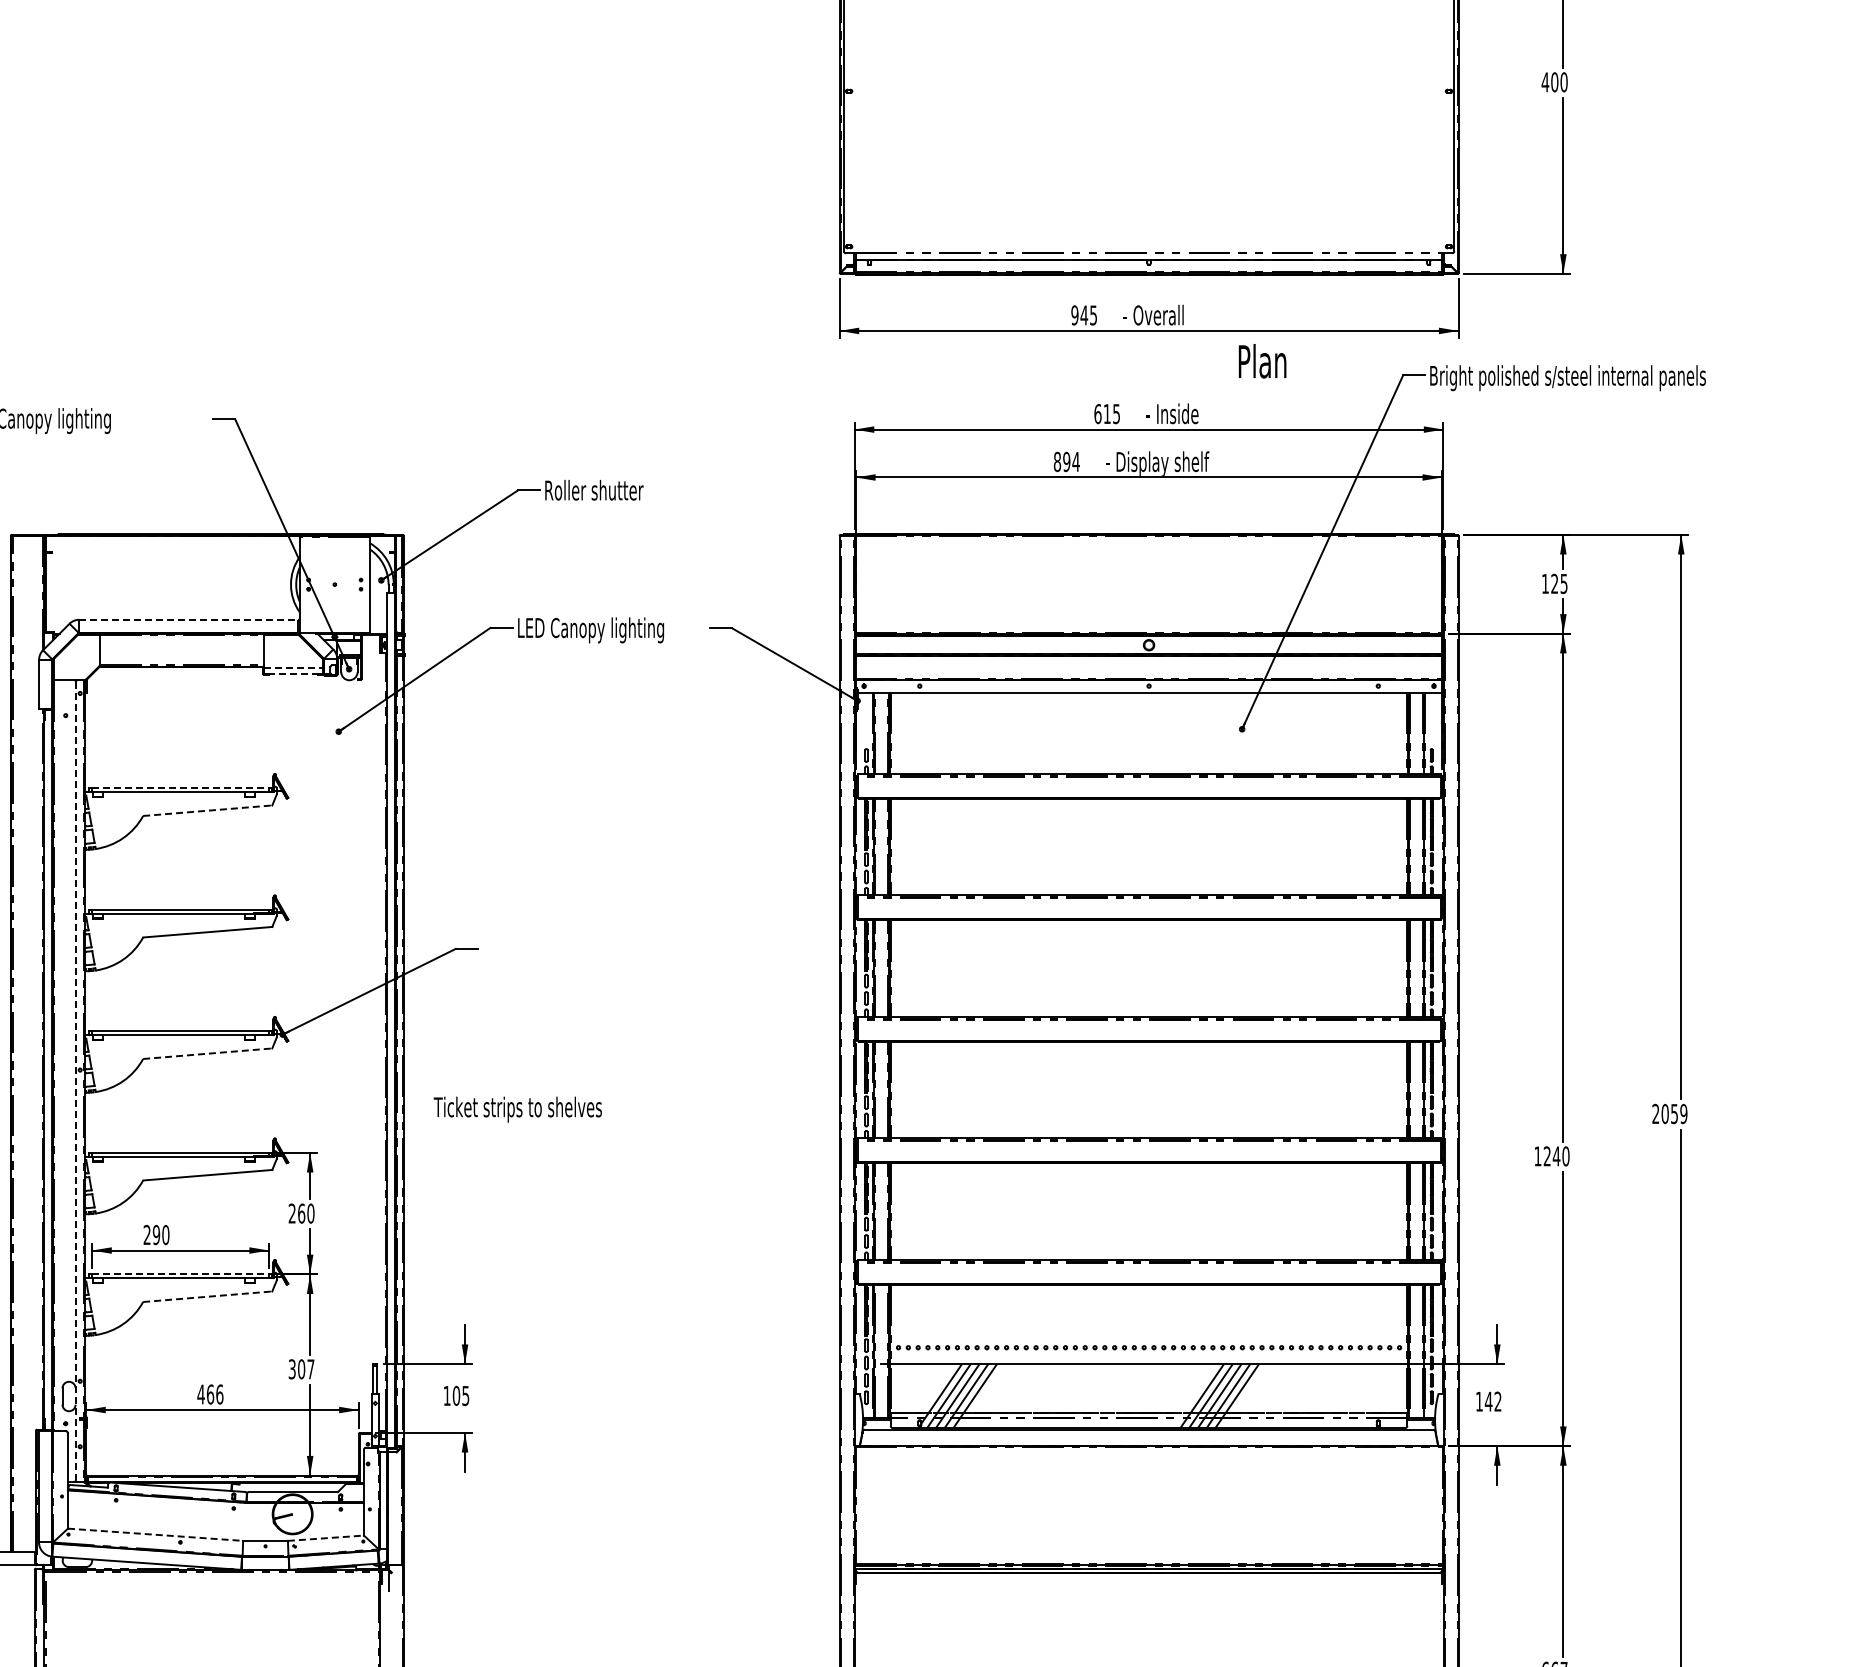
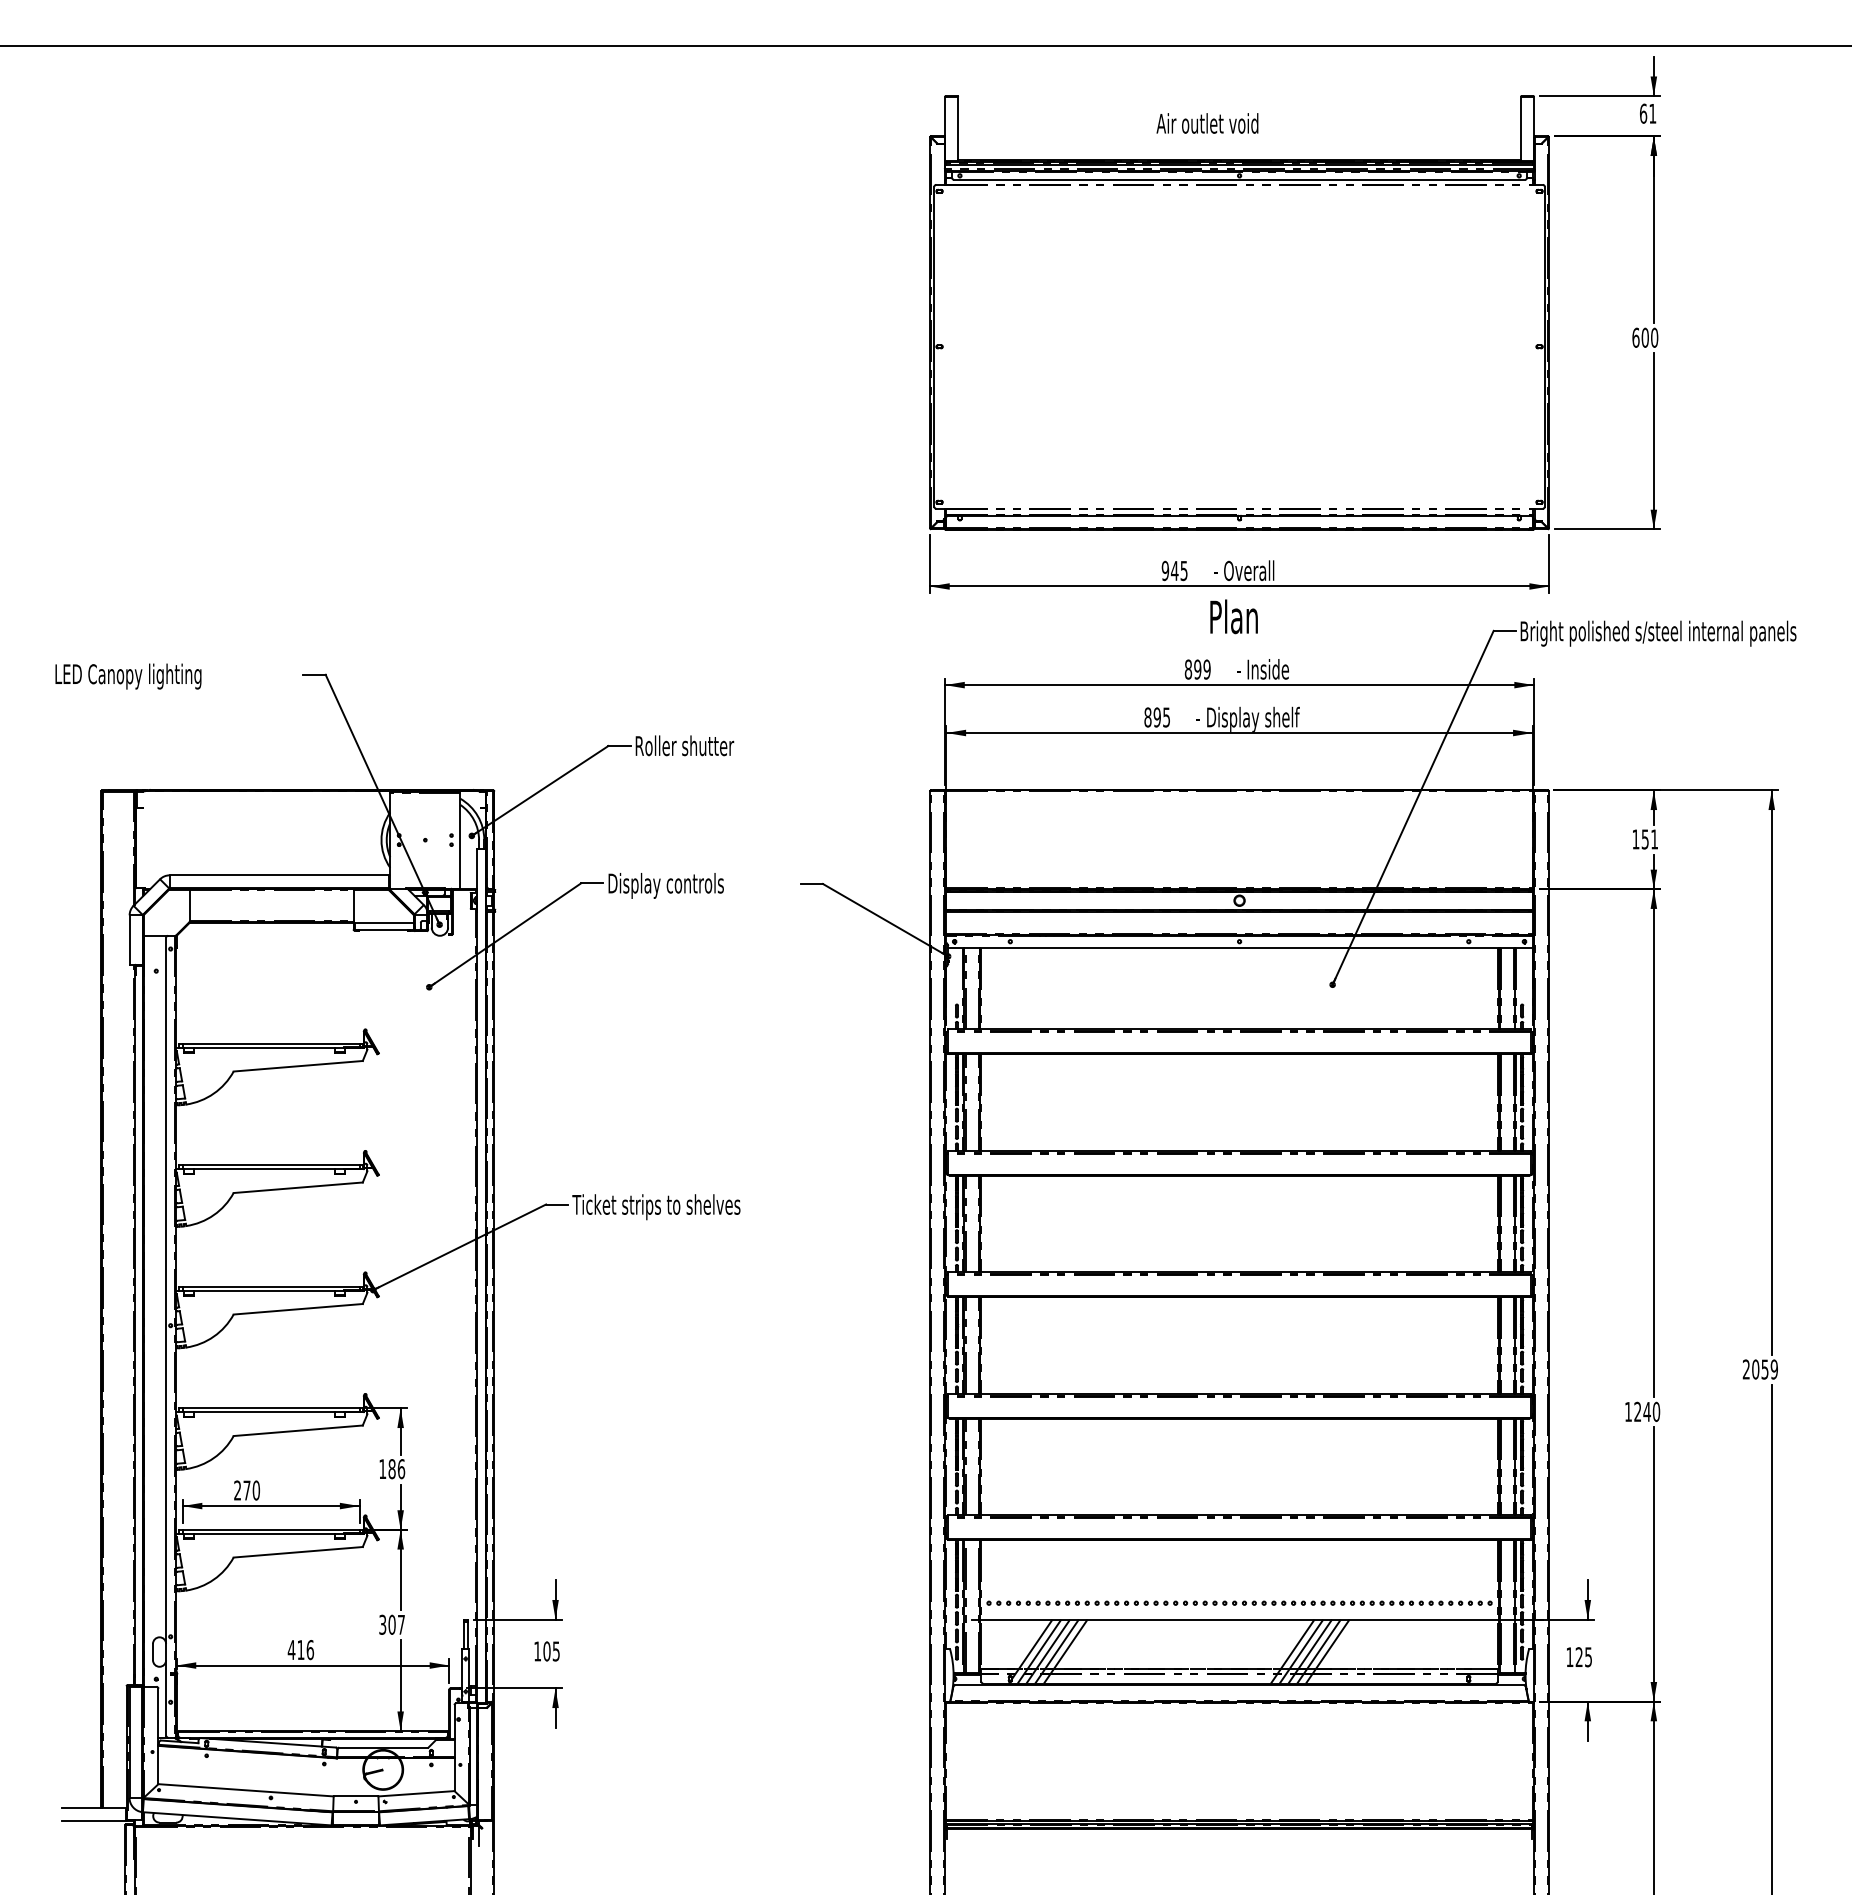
text: (1544, 81) -> (1635, 337), 400 -> 600
text: (1261, 360) -> (1233, 616), moved
text: (1106, 413) -> (1197, 669), 615 -> 899
text: (1075, 461) -> (1166, 717), 894 -> 895
text: (1558, 583) -> (1649, 839), 125 -> 151
line: (188, 619) -> (279, 875), dashed -> solid
text: (591, 629) -> (682, 885), LED Canopy lighting -> Display controls
line: (293, 667) -> (384, 923), dashed -> solid
line: (293, 673) -> (384, 929), dashed -> solid
line: (180, 787) -> (271, 1043), dashed -> solid
line: (207, 810) -> (298, 1066), dashed -> solid
line: (207, 1053) -> (298, 1309), dashed -> solid
line: (75, 1080) -> (166, 1336), dashed -> solid
text: (517, 1109) -> (656, 1207), moved
text: (301, 1213) -> (392, 1469), 260 -> 186
text: (155, 1234) -> (246, 1490), 290 -> 270
line: (180, 1273) -> (271, 1529), dashed -> solid
line: (207, 1296) -> (298, 1552), dashed -> solid
text: (209, 1394) -> (300, 1650), 466 -> 416
text: (1492, 1401) -> (1583, 1657), 142 -> 125
line: (155, 1534) -> (246, 1790), dashed -> solid
line: (325, 1537) -> (416, 1793), dashed -> solid

